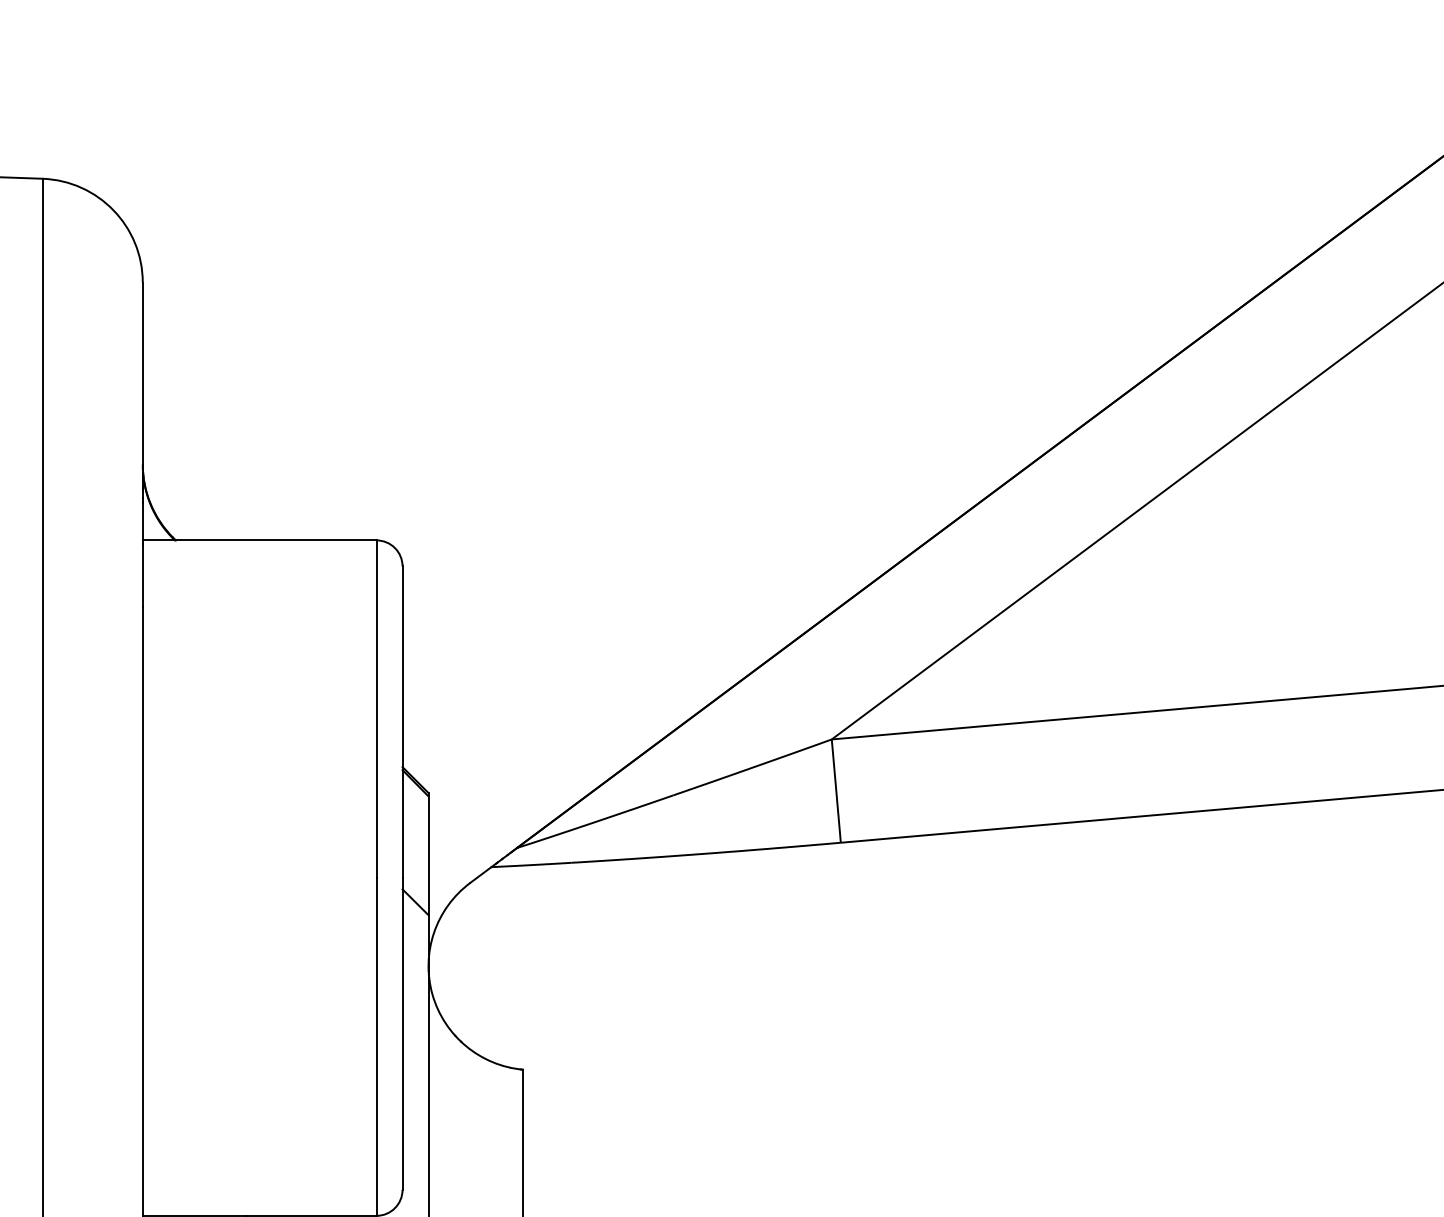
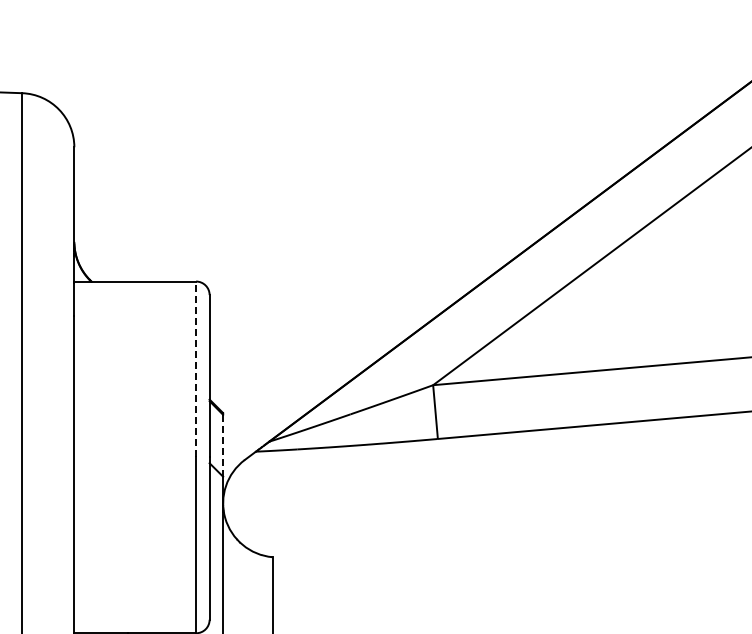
line: (377, 709) -> (196, 369), solid -> dashed
line: (429, 855) -> (223, 445), solid -> dashed

